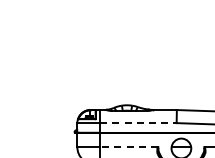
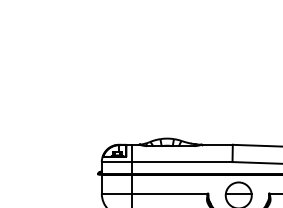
line: (138, 123) -> (182, 162), dashed -> solid
line: (128, 147) -> (169, 194), dashed -> solid

